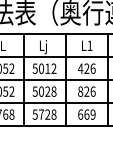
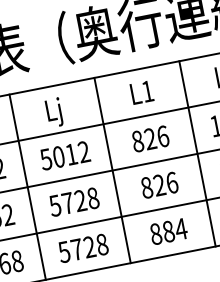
text: (80, 68) -> (137, 141), 426 -> 826
text: (41, 91) -> (67, 202), 5028 -> 5728
text: (86, 114) -> (167, 231), 669 -> 884

